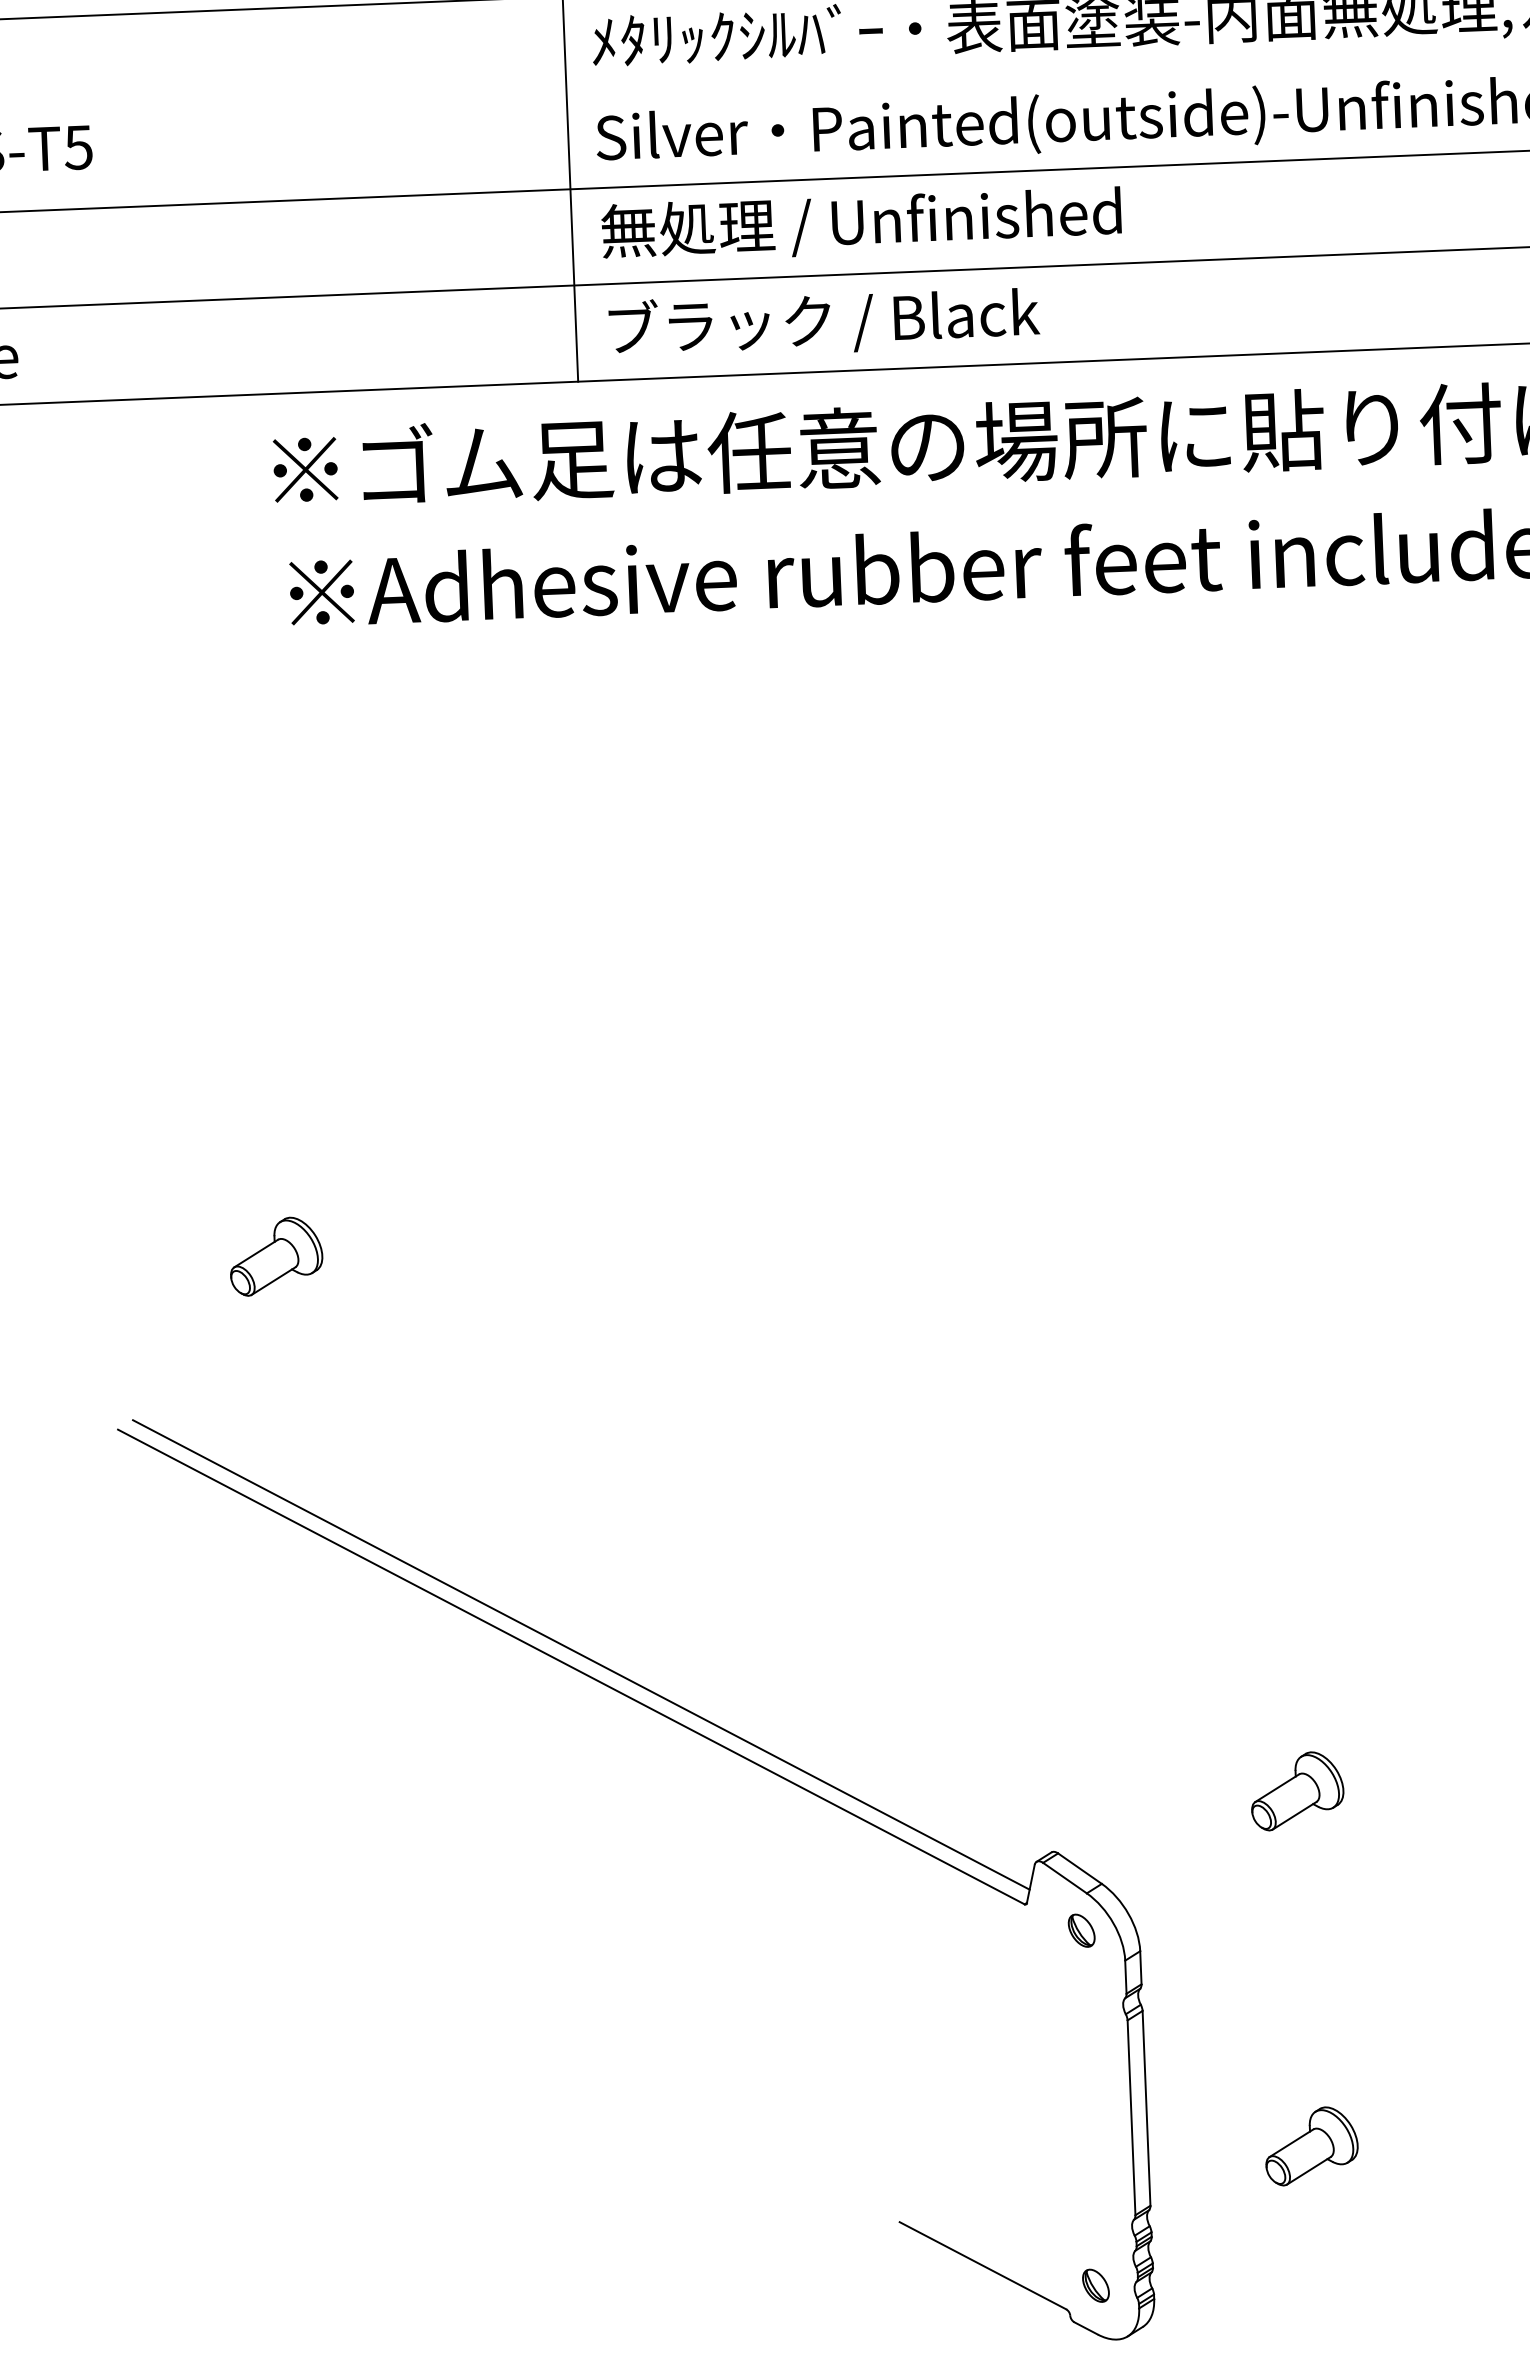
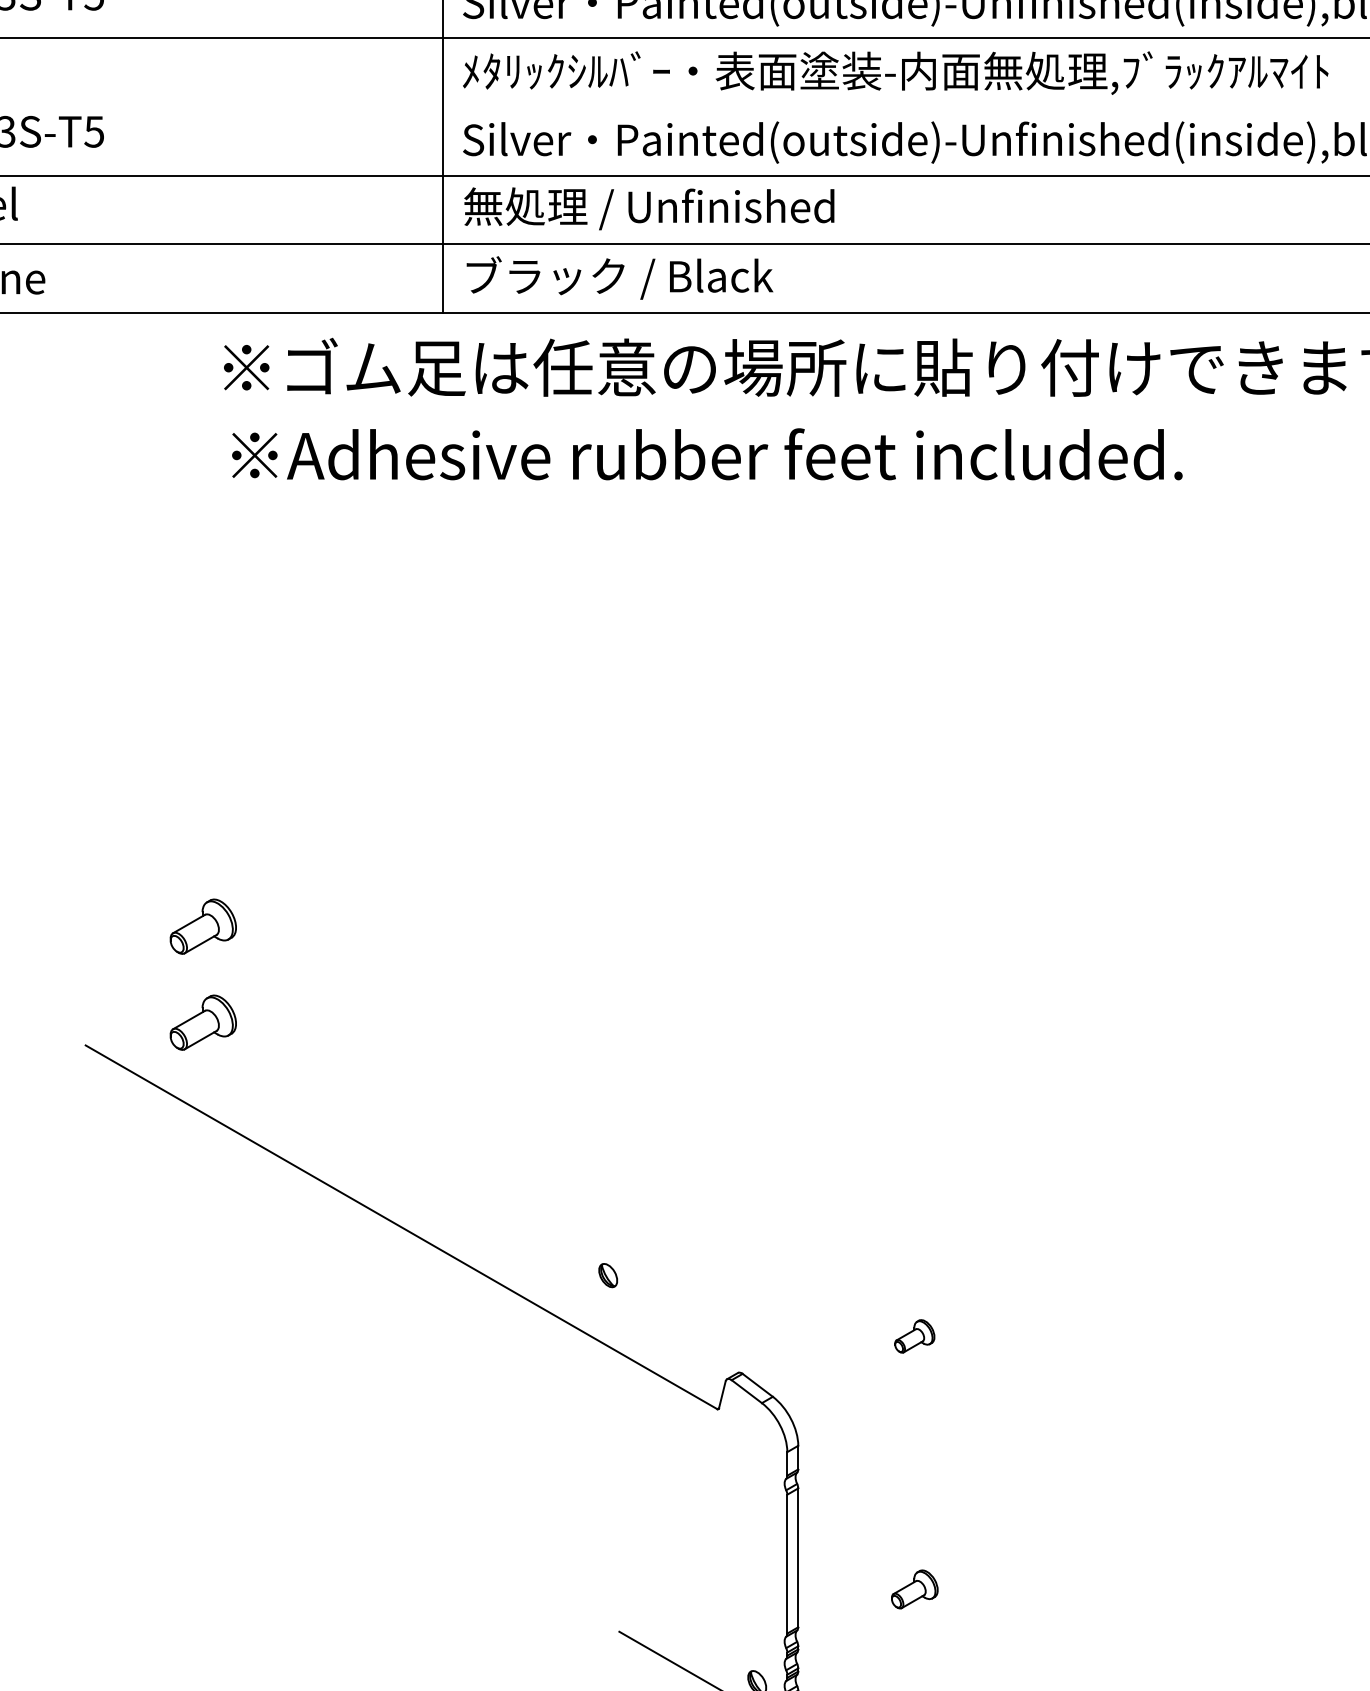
part: (280, 1390) -> (202, 1022), added
line: (580, 1654) -> (408, 1218), removed
part: (1297, 1791) -> (914, 1336), size x0.6
part: (1082, 1930) -> (608, 1275), moved
part: (1311, 2146) -> (914, 1589), size x0.7

